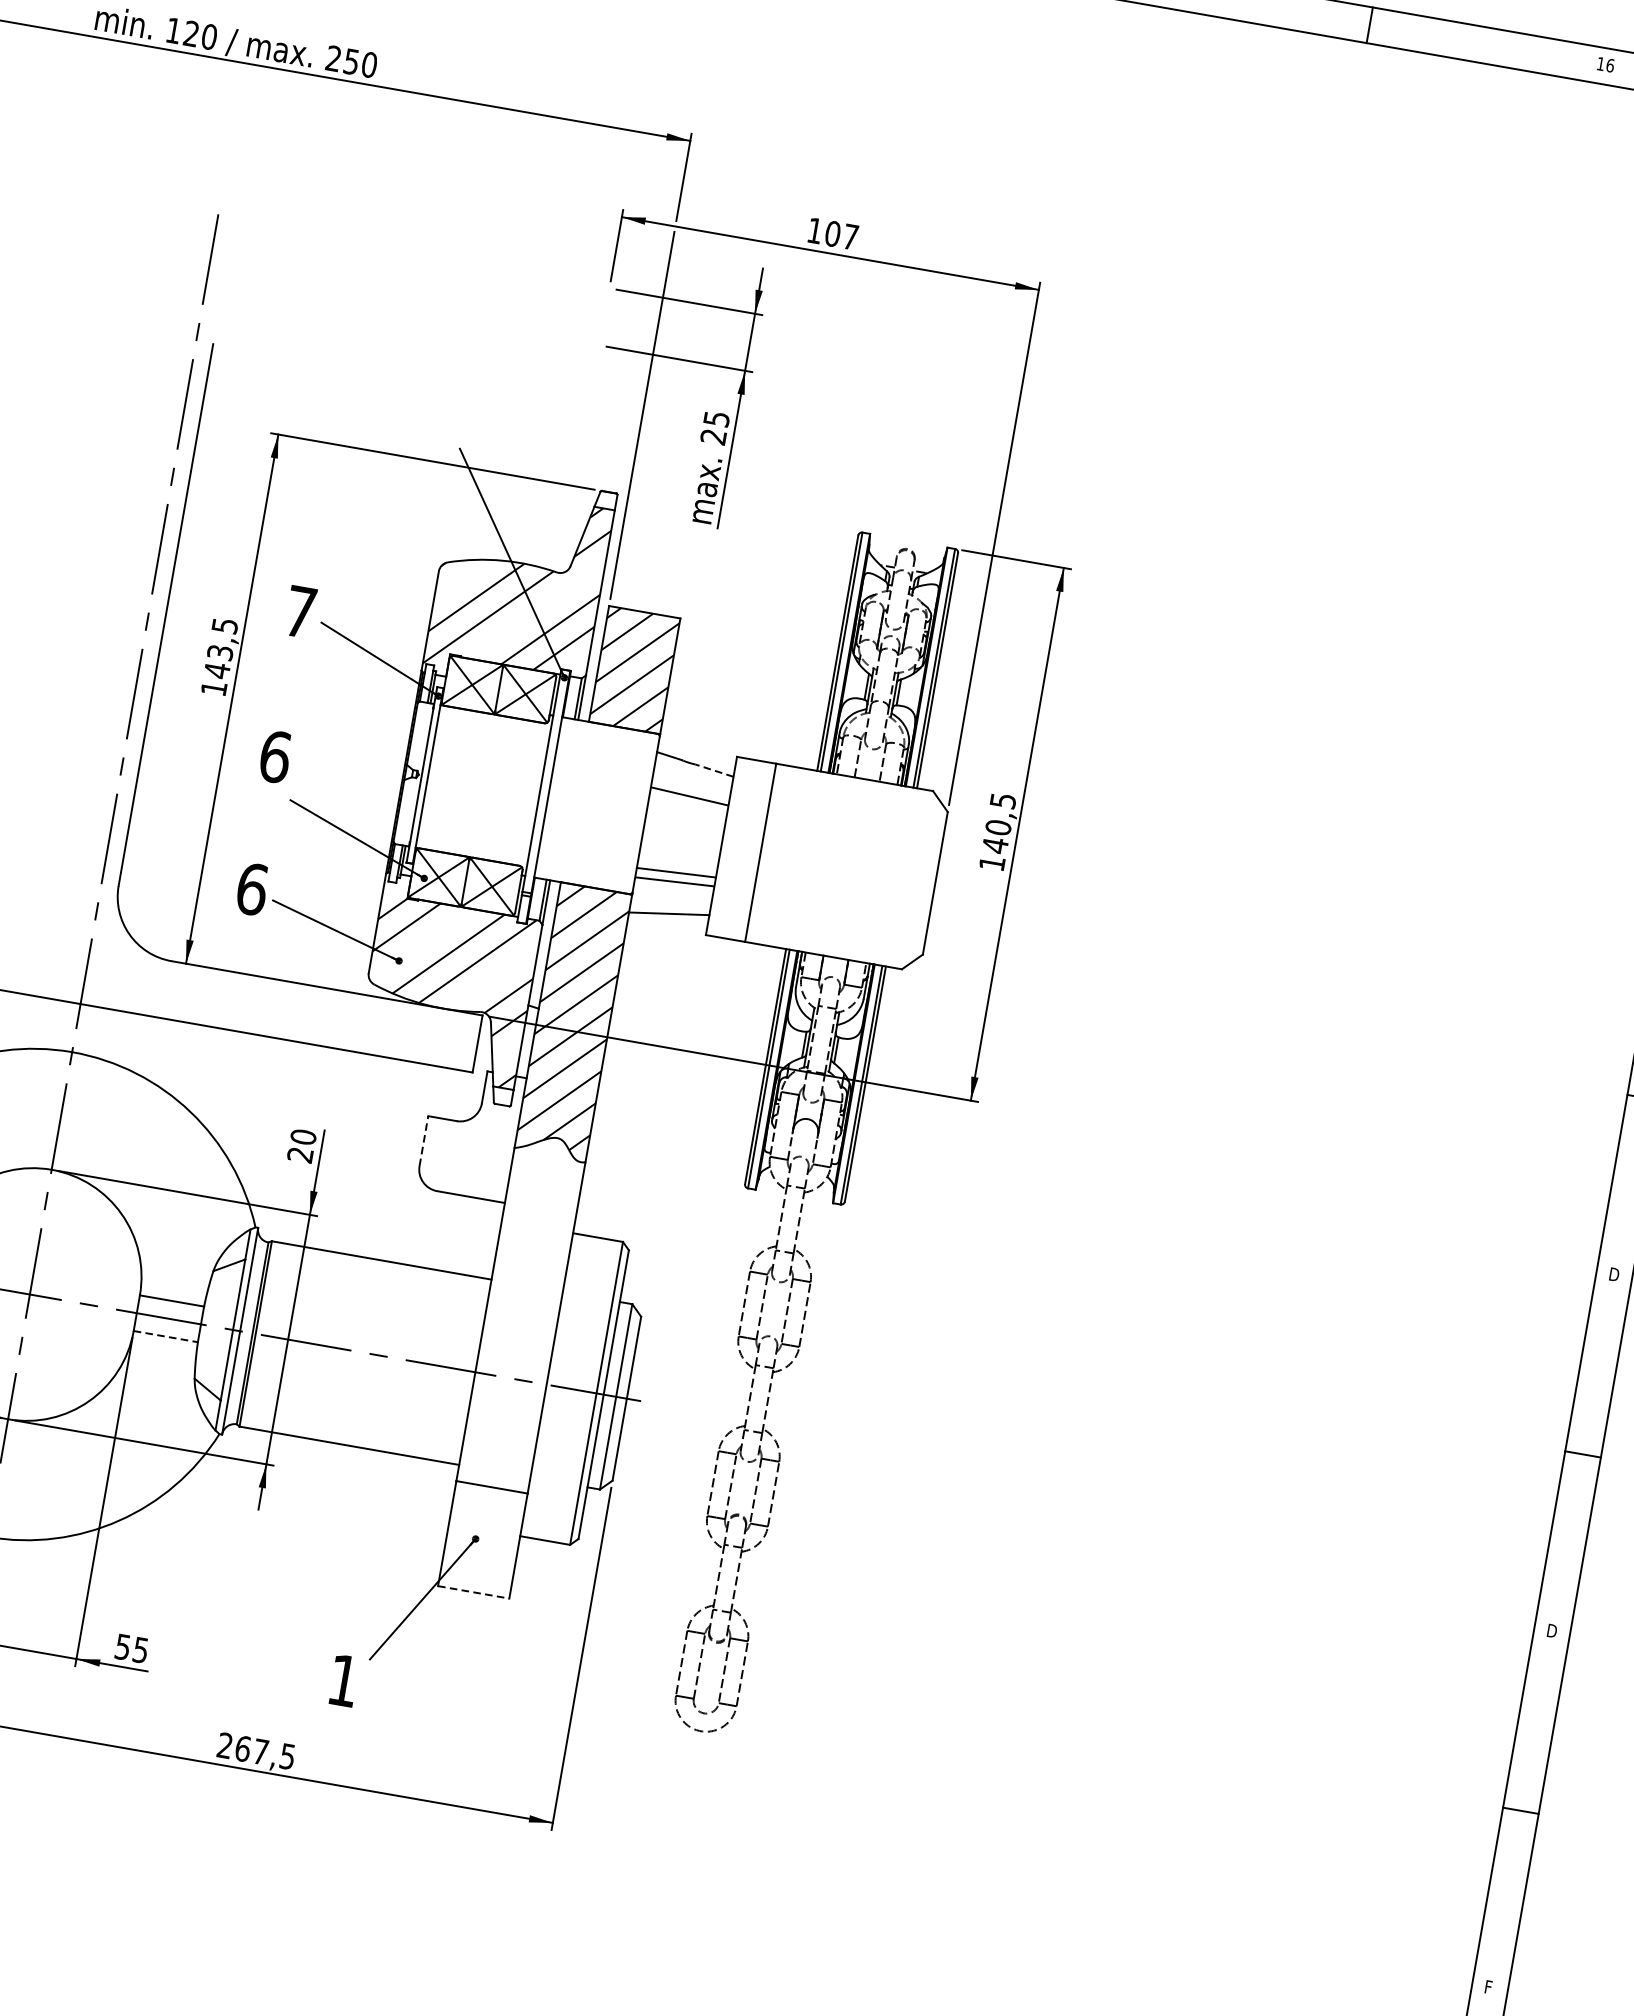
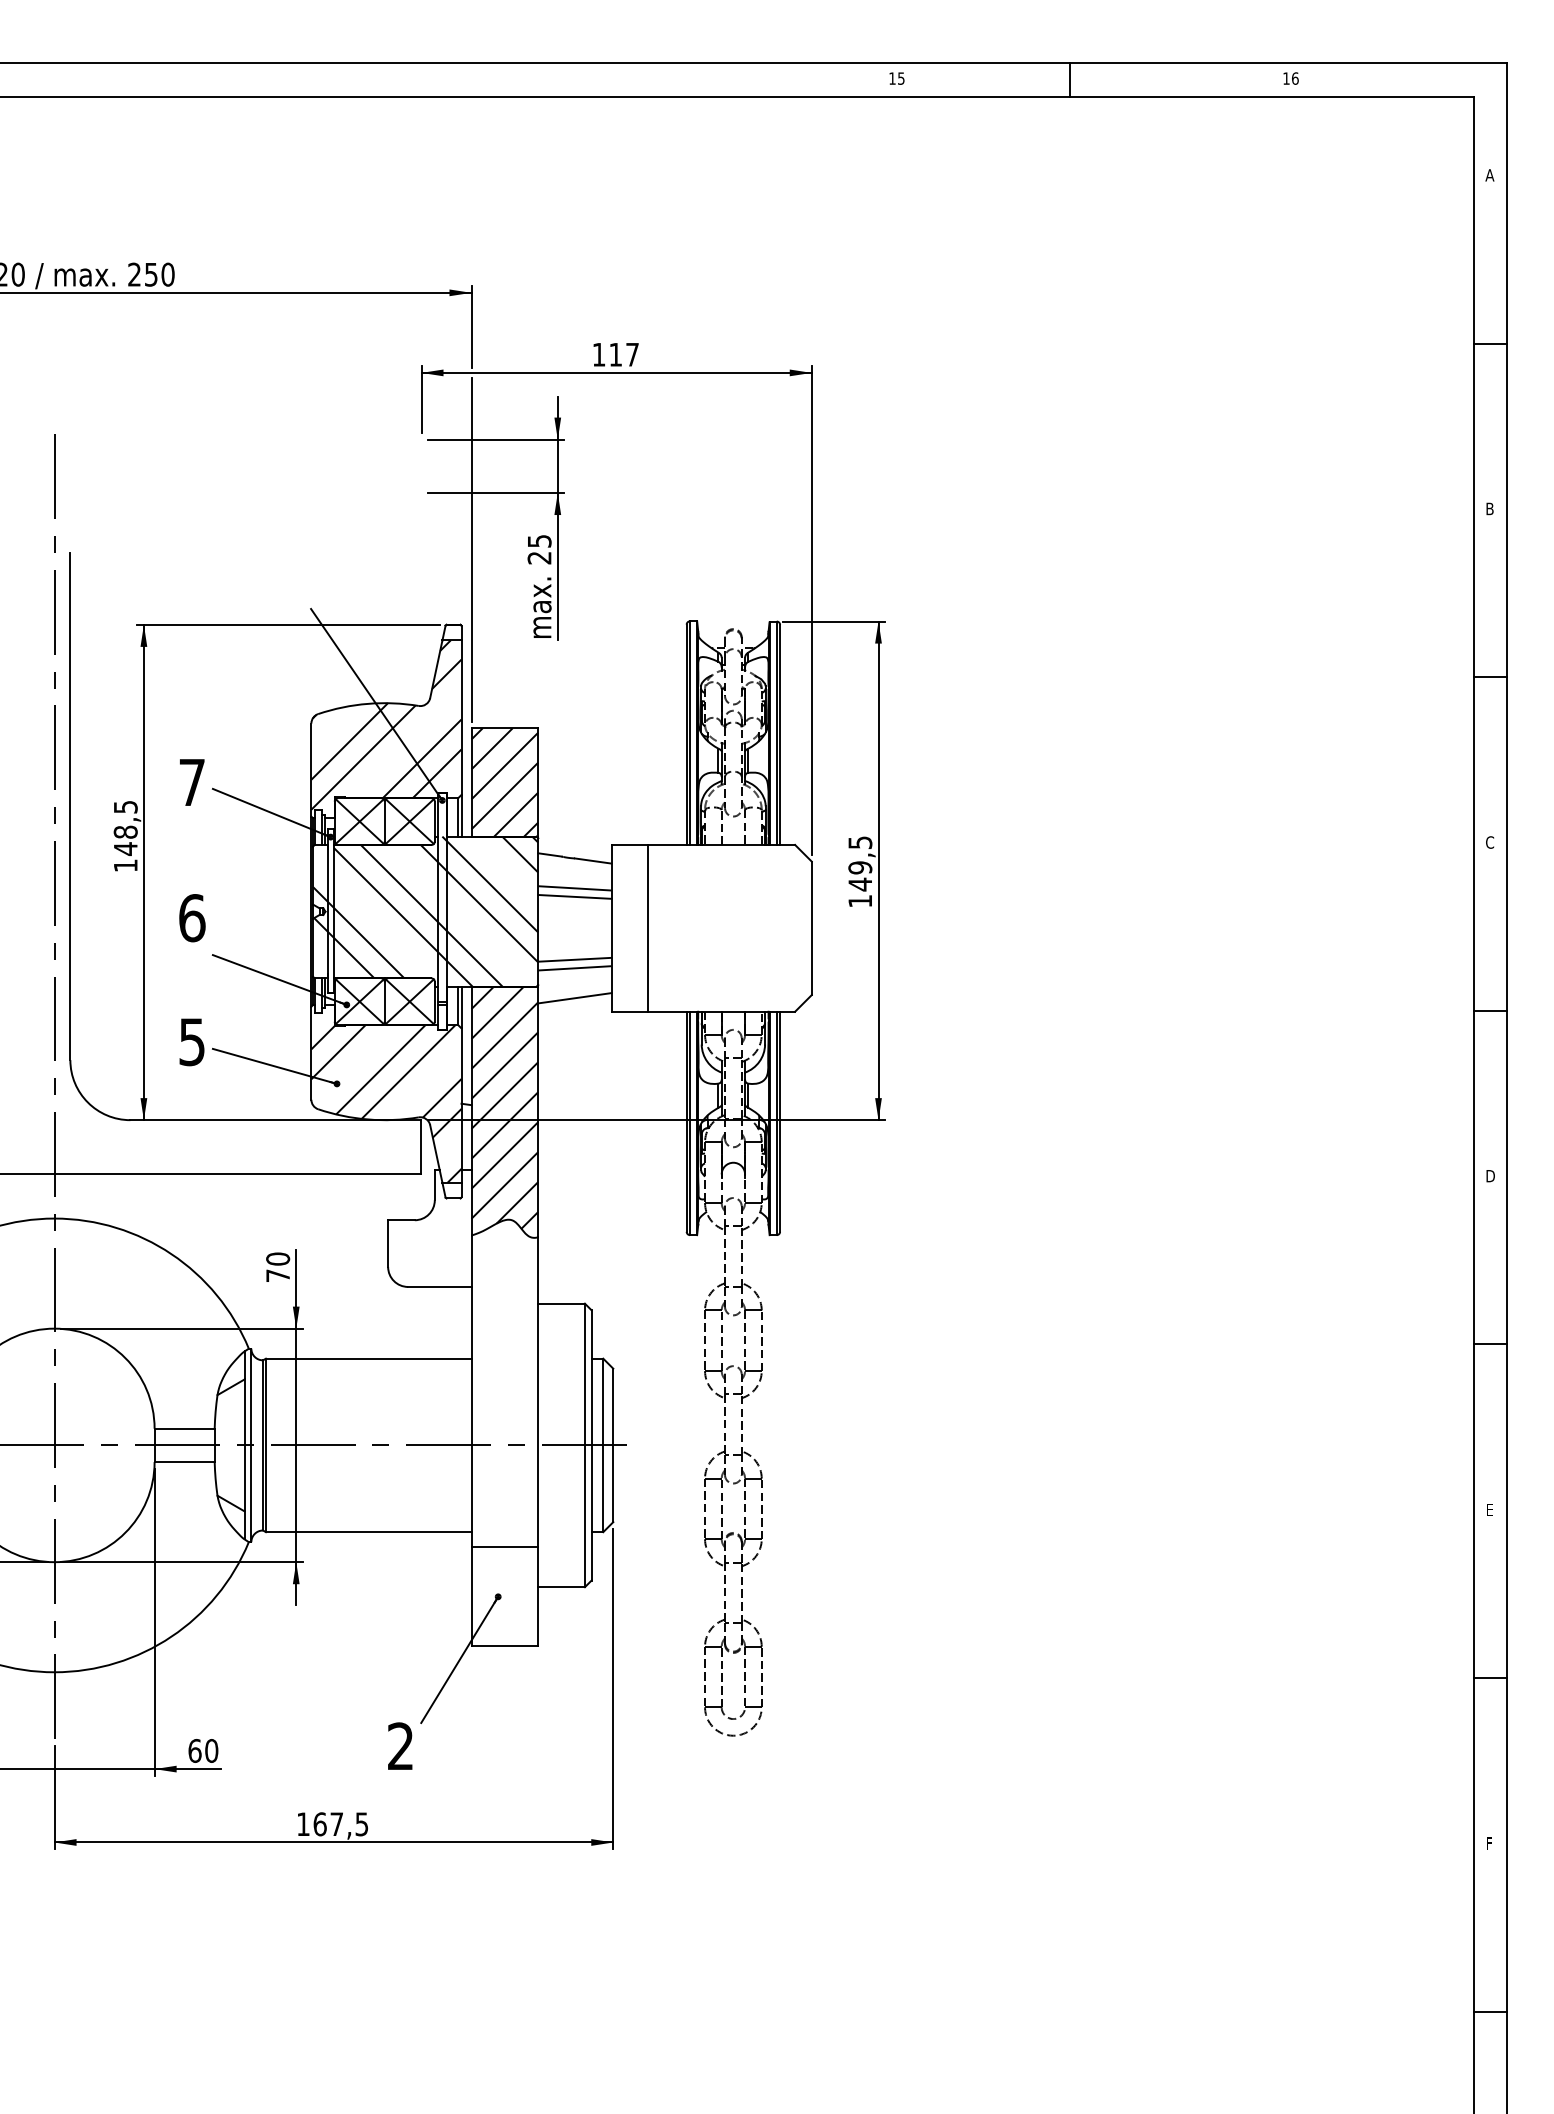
text: (832, 233) -> (615, 354), 107 -> 117
text: (220, 651) -> (125, 831), 143,5 -> 148,5
line: (714, 771) -> (593, 861), dashed -> solid
hatch: (525, 793) -> (425, 911), added
line: (687, 805) -> (574, 896), added
text: (998, 827) -> (860, 867), 140,5 -> 149,5
text: (252, 888) -> (192, 1041), 6 -> 5
line: (424, 1141) -> (388, 1243), dashed -> solid
text: (299, 1154) -> (277, 1275), 20 -> 70
line: (166, 1337) -> (185, 1462), dashed -> solid
line: (474, 1592) -> (505, 1645), dashed -> solid
text: (1552, 1630) -> (1490, 1509), D -> E
text: (132, 1648) -> (203, 1750), 55 -> 60
text: (343, 1679) -> (400, 1745), 1 -> 2
text: (225, 1744) -> (303, 1823), 267,5 -> 167,5

